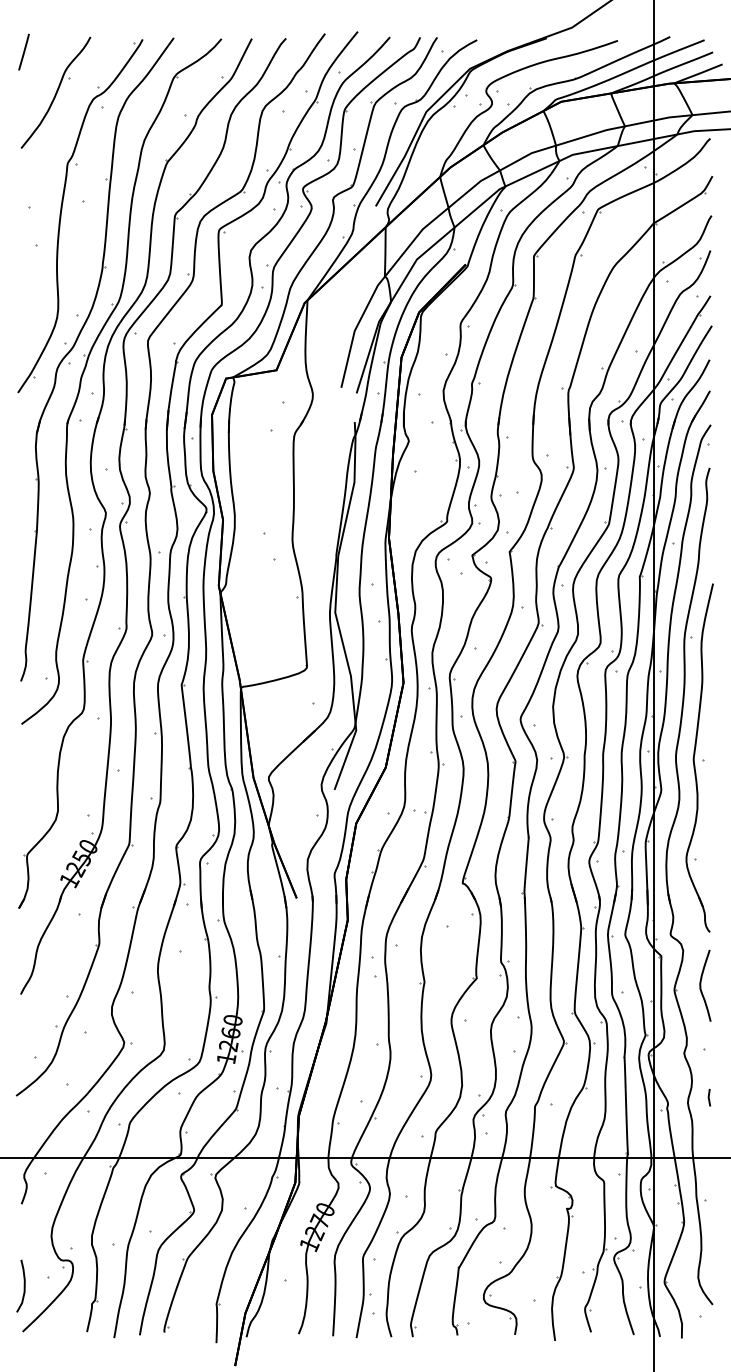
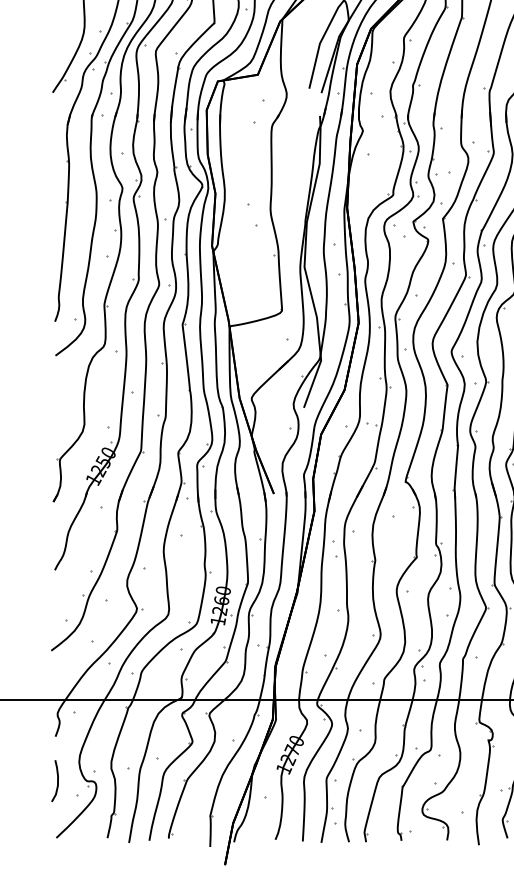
curve: (23, 1285) -> (57, 780), moved

